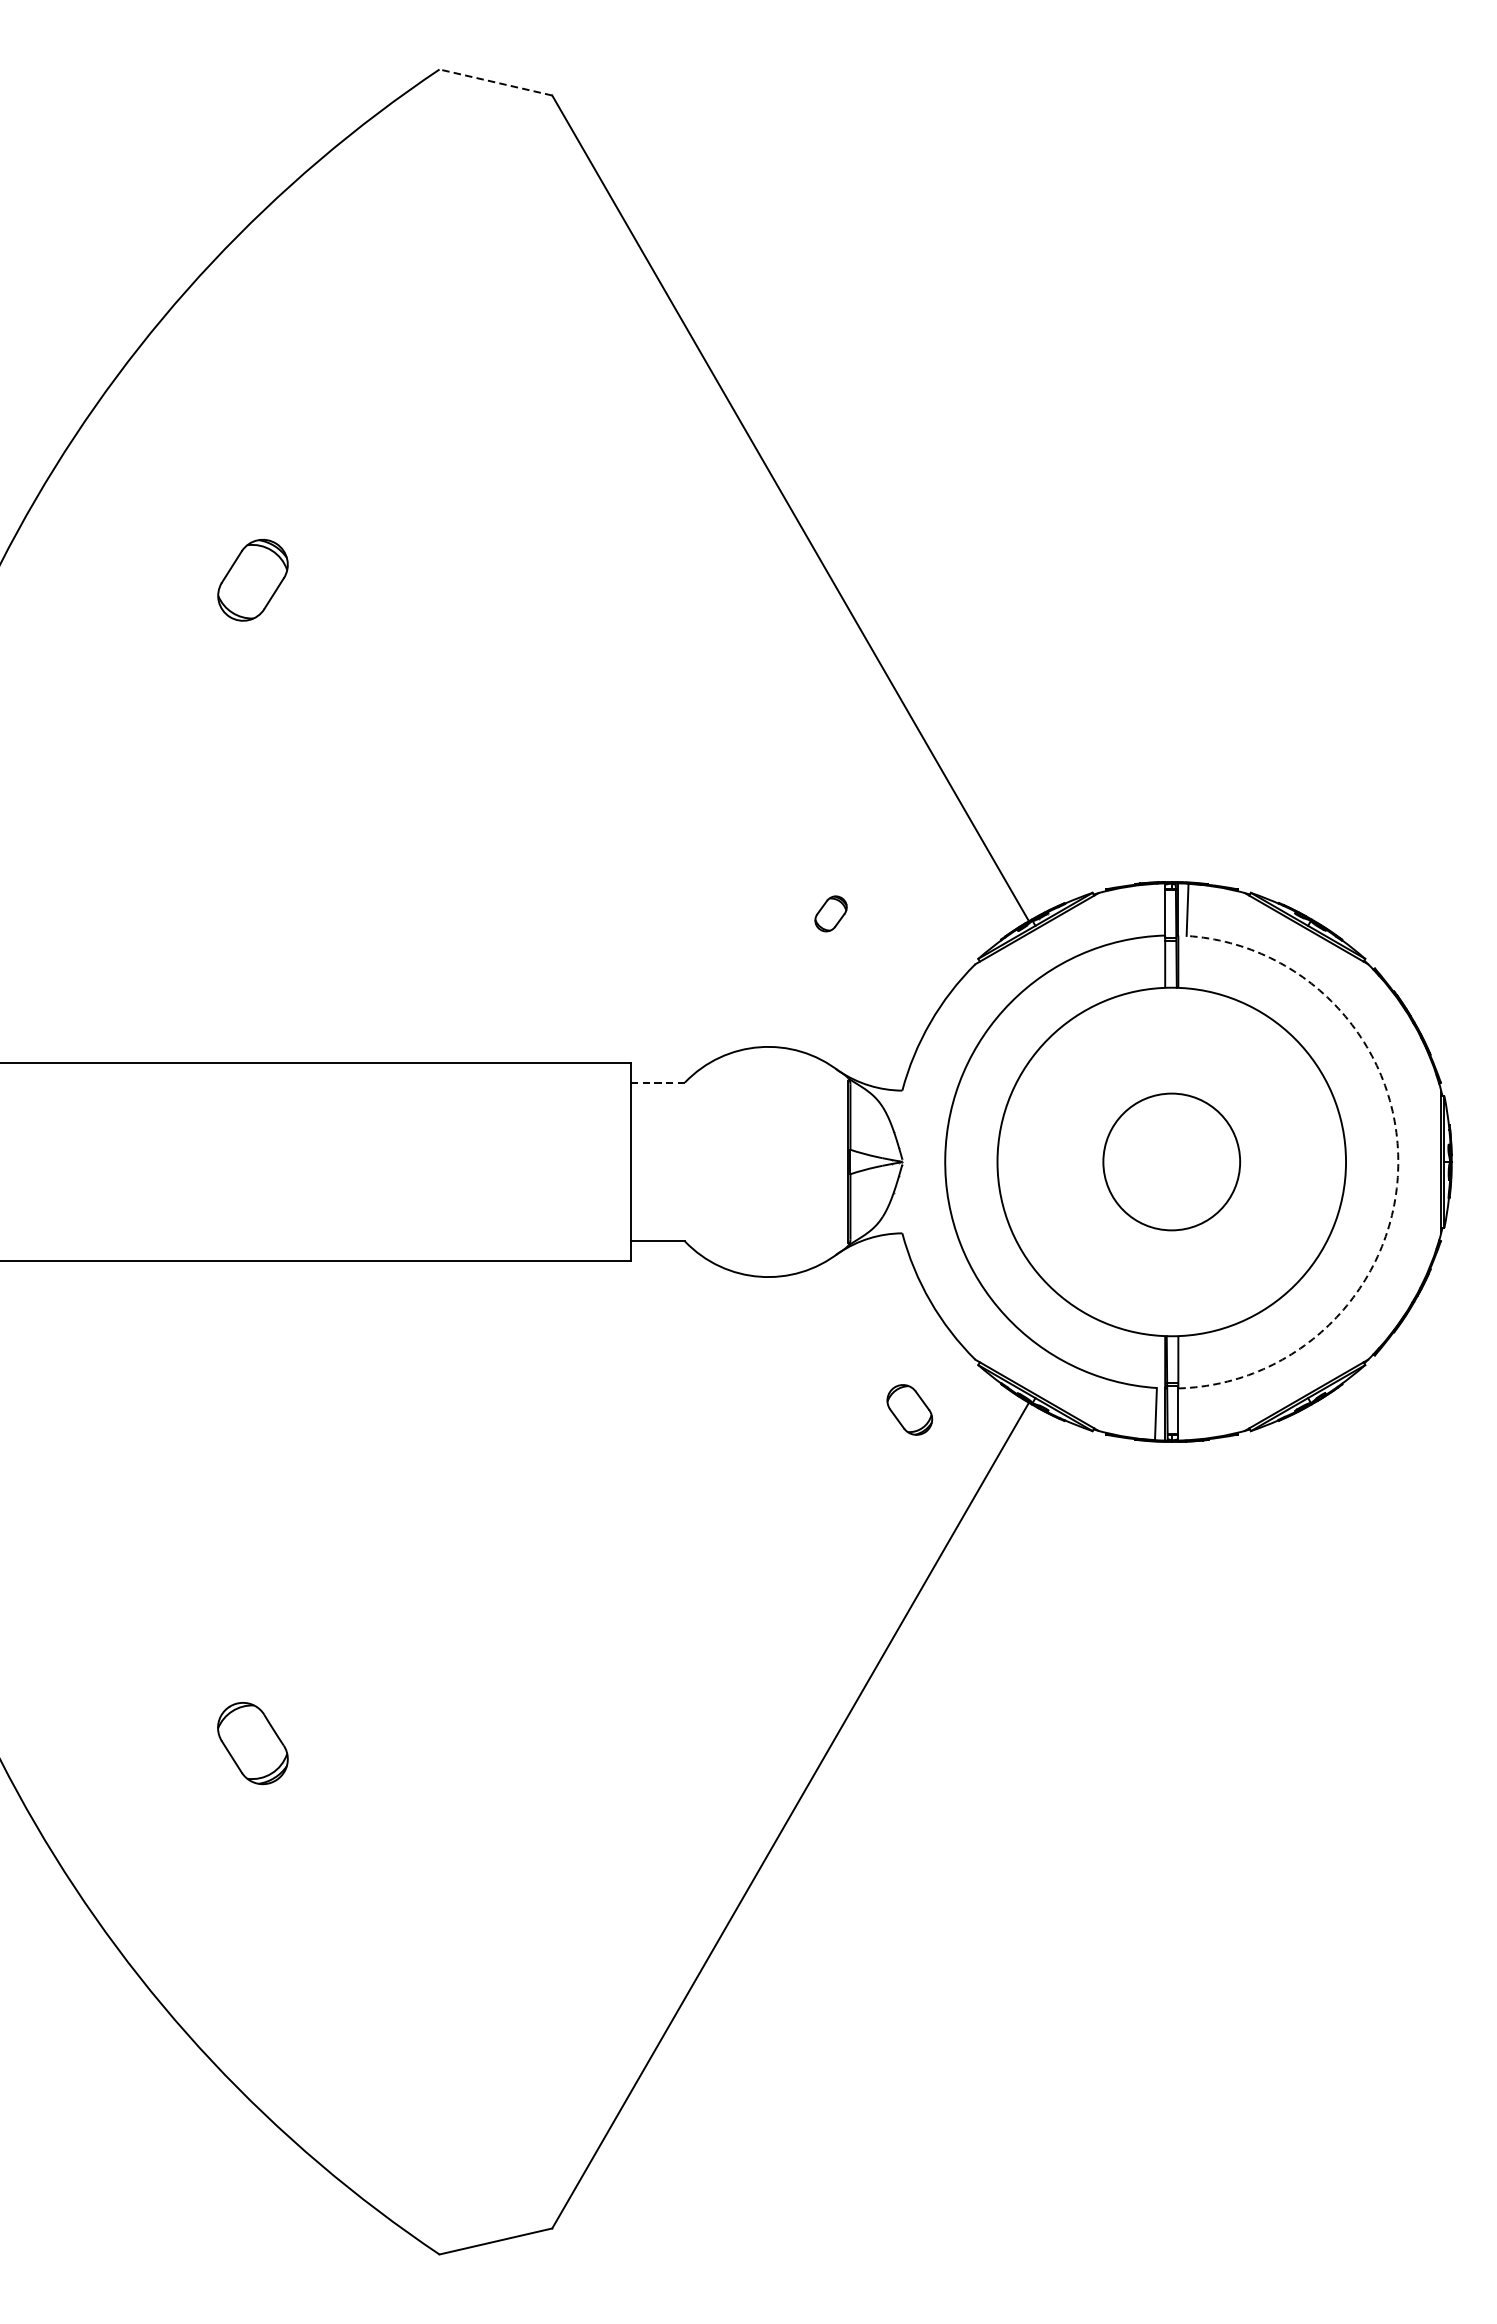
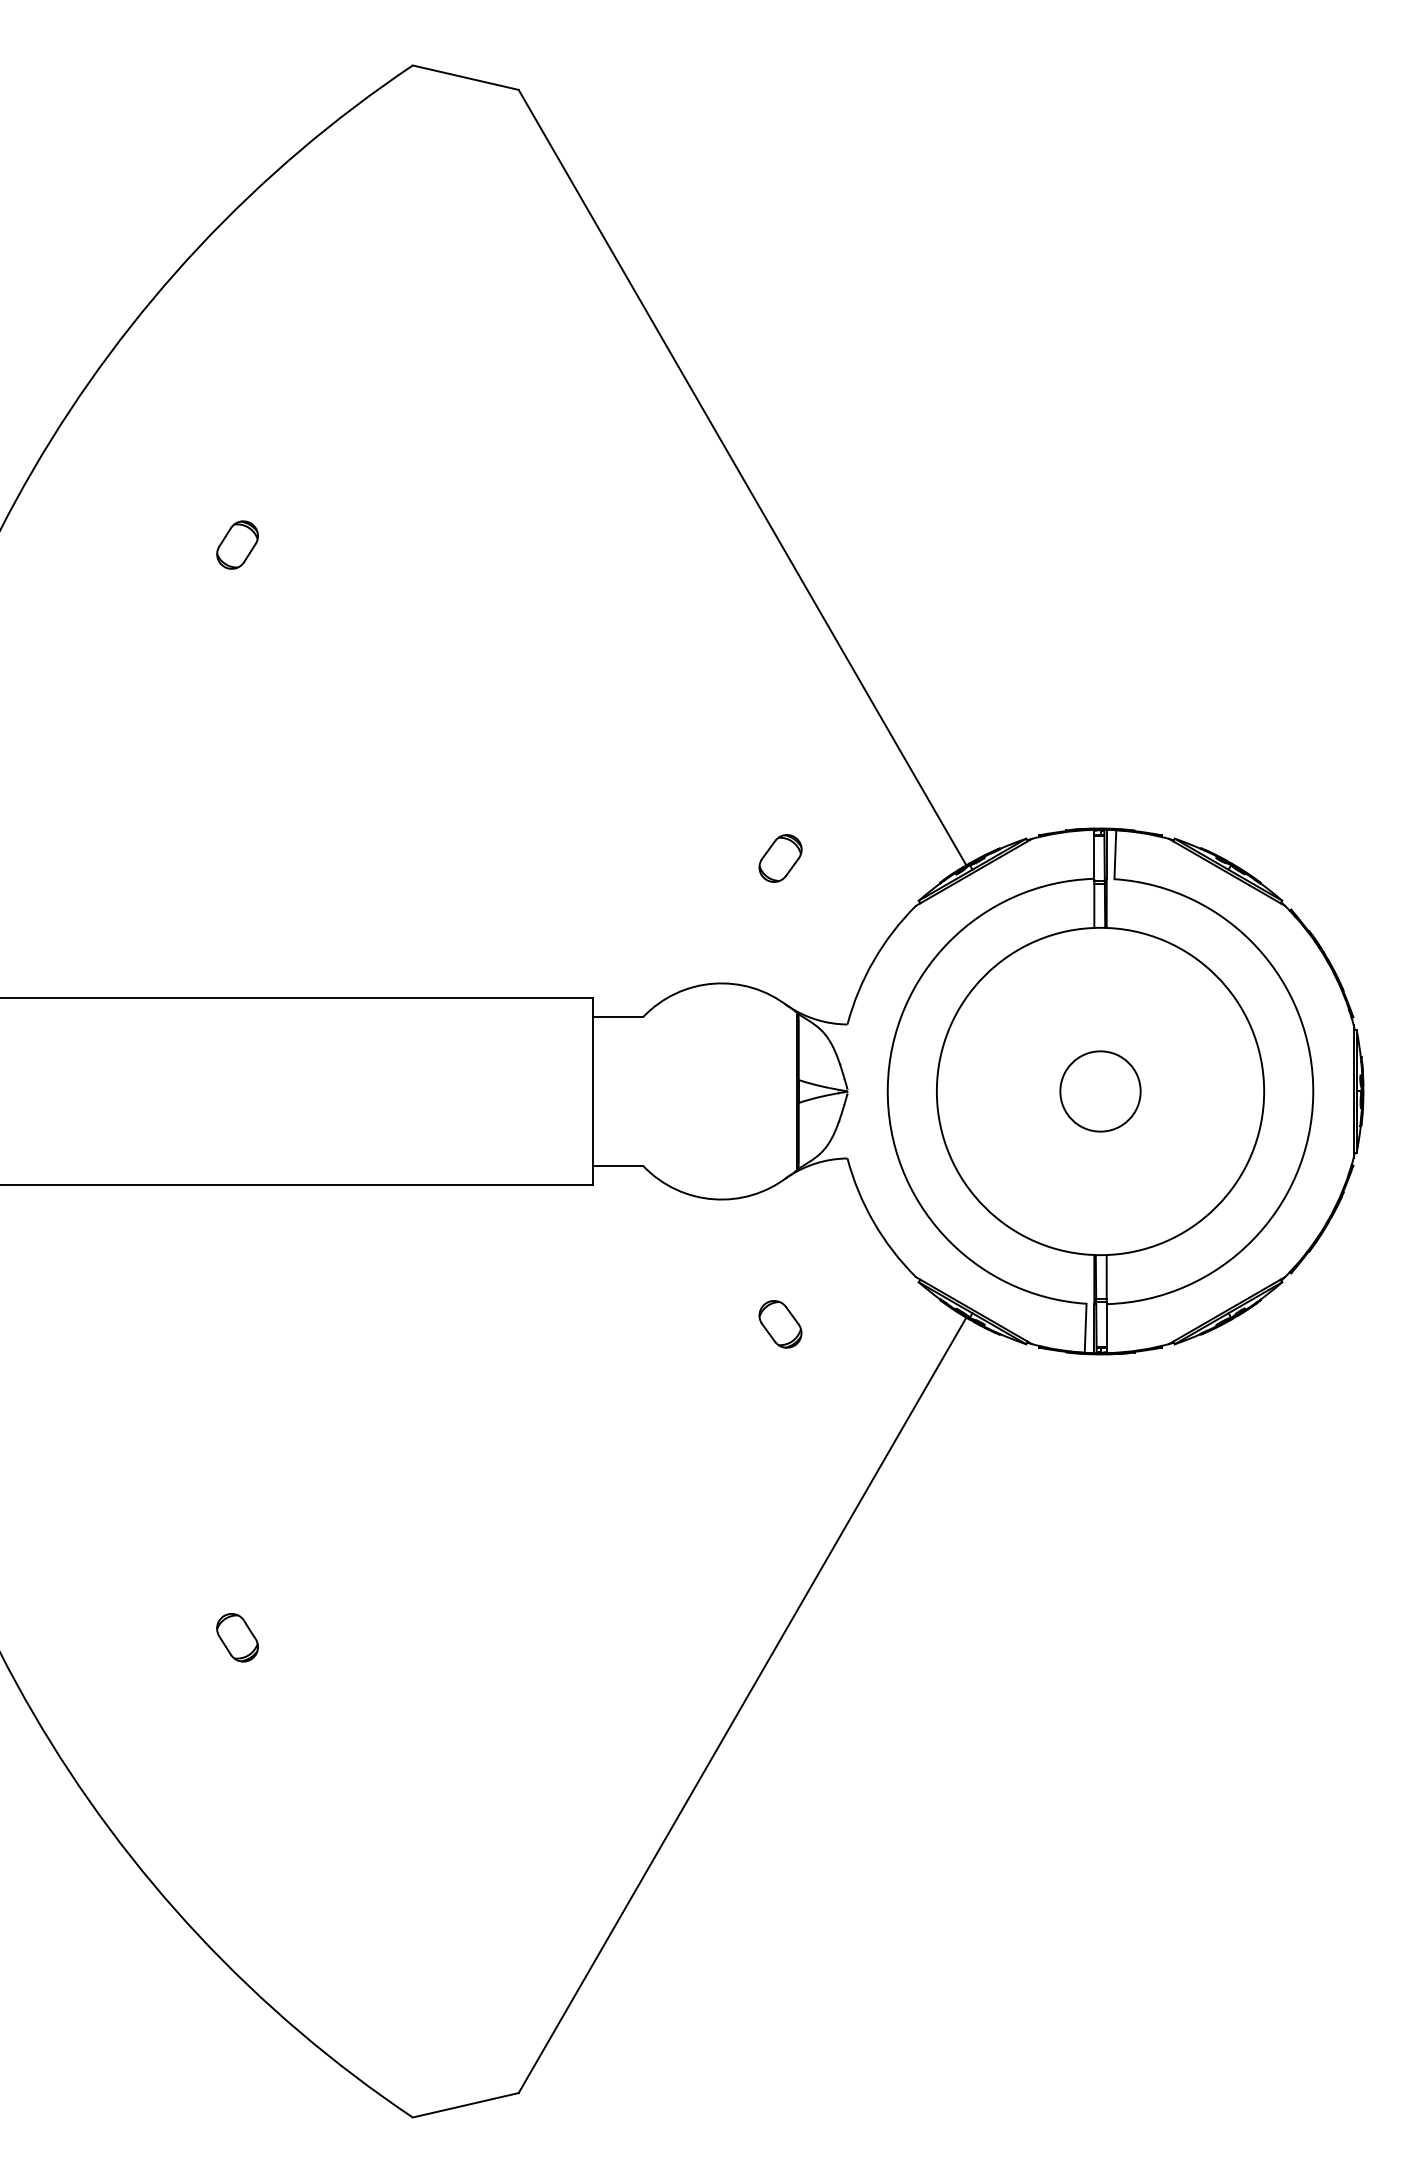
line: (495, 82) -> (465, 77), dashed -> solid
part: (252, 579) -> (237, 544), size x0.62
part: (831, 913) -> (780, 858), size x1.43
line: (658, 1082) -> (618, 1016), dashed -> solid
circle: (1171, 1162) -> (1100, 1091), size x0.62
arc: (1398, 1166) -> (1313, 1095), dashed -> solid
part: (909, 1410) -> (780, 1324), moved
part: (252, 1743) -> (237, 1637), size x0.62

